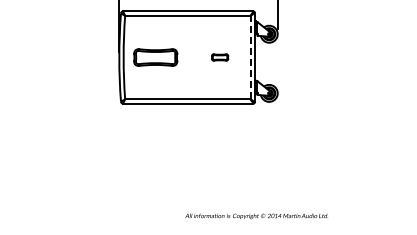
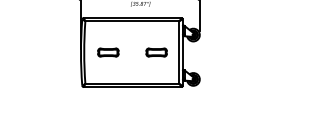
part: (155, 57) -> (108, 52), size x0.62
part: (219, 57) -> (156, 52), size x1.67
line: (250, 57) -> (179, 52), dashed -> solid

